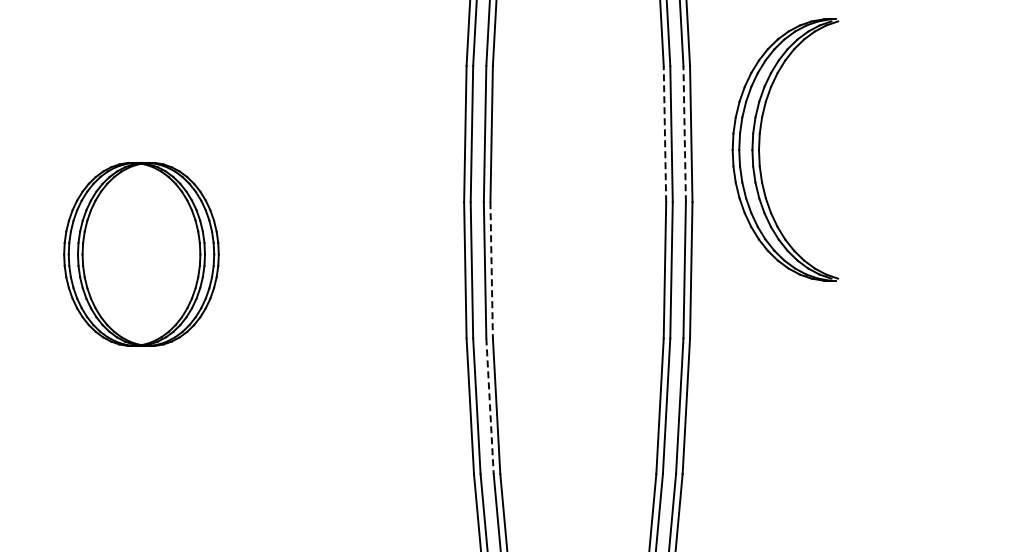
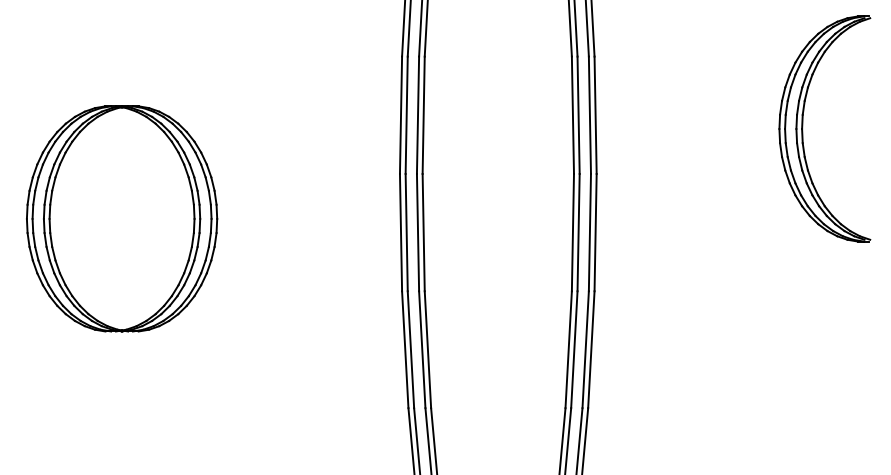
line: (664, 133) -> (572, 114), dashed -> solid
line: (684, 133) -> (589, 114), dashed -> solid
part: (760, 146) -> (803, 125), moved
part: (141, 254) -> (122, 218), size x1.43
line: (491, 270) -> (423, 232), dashed -> solid
line: (490, 406) -> (422, 349), dashed -> solid

